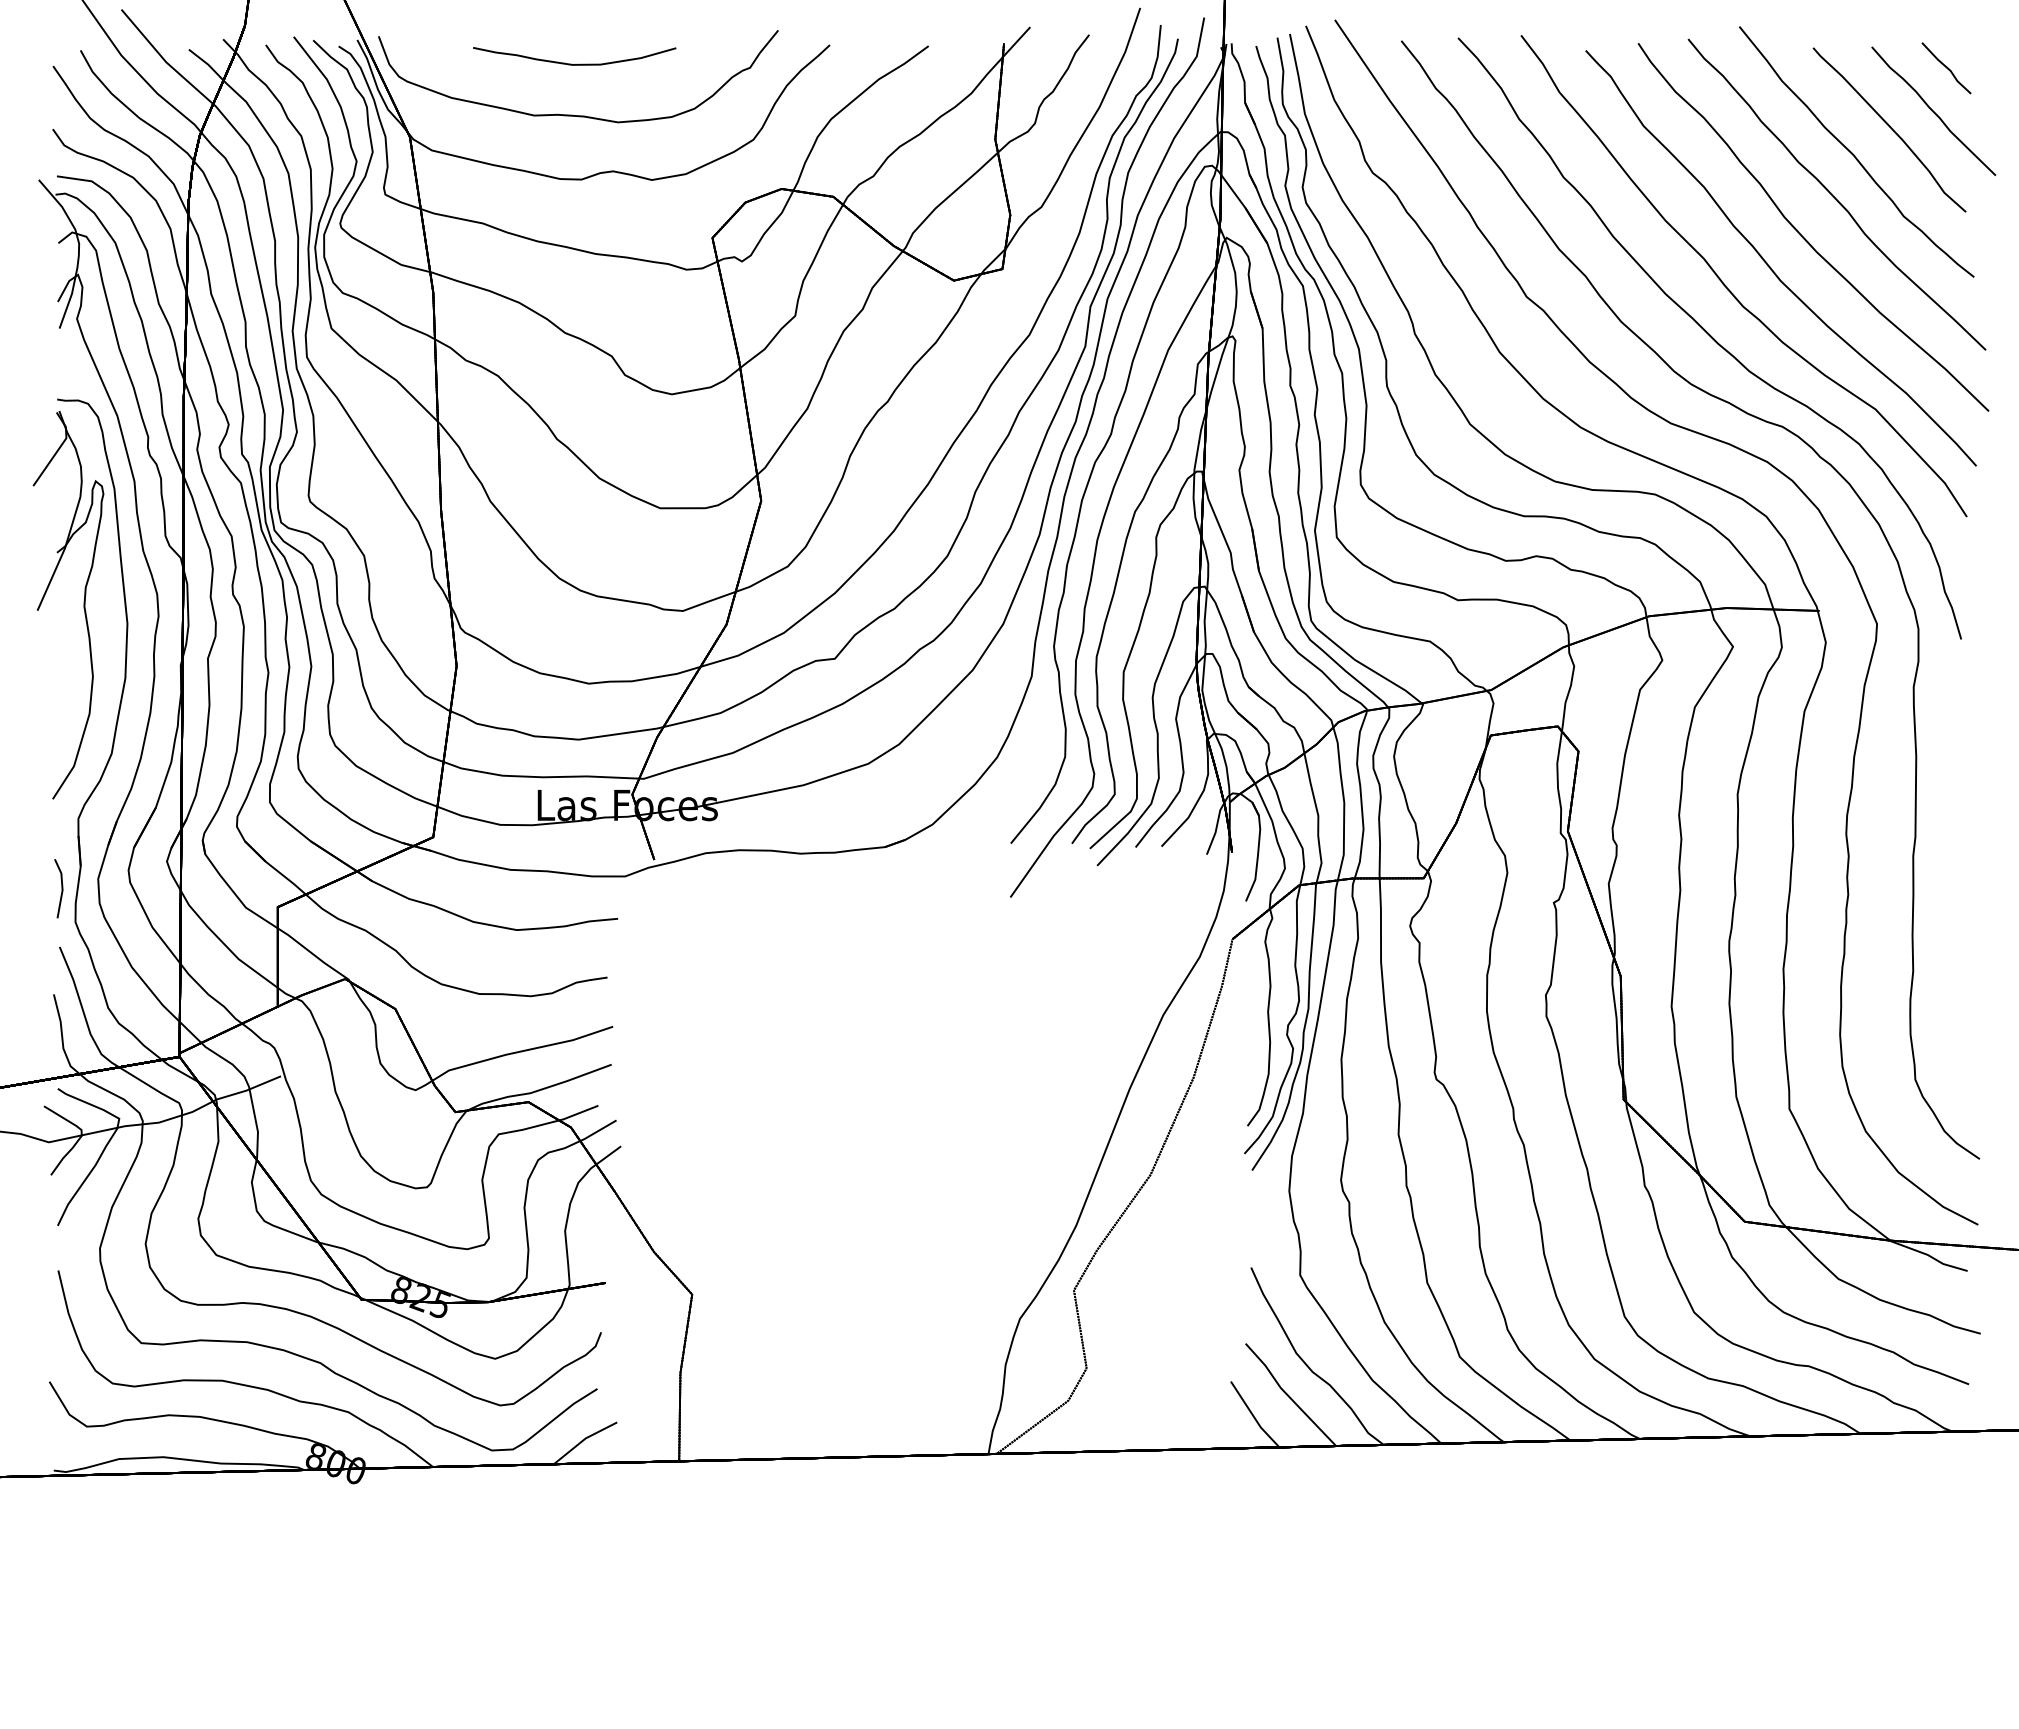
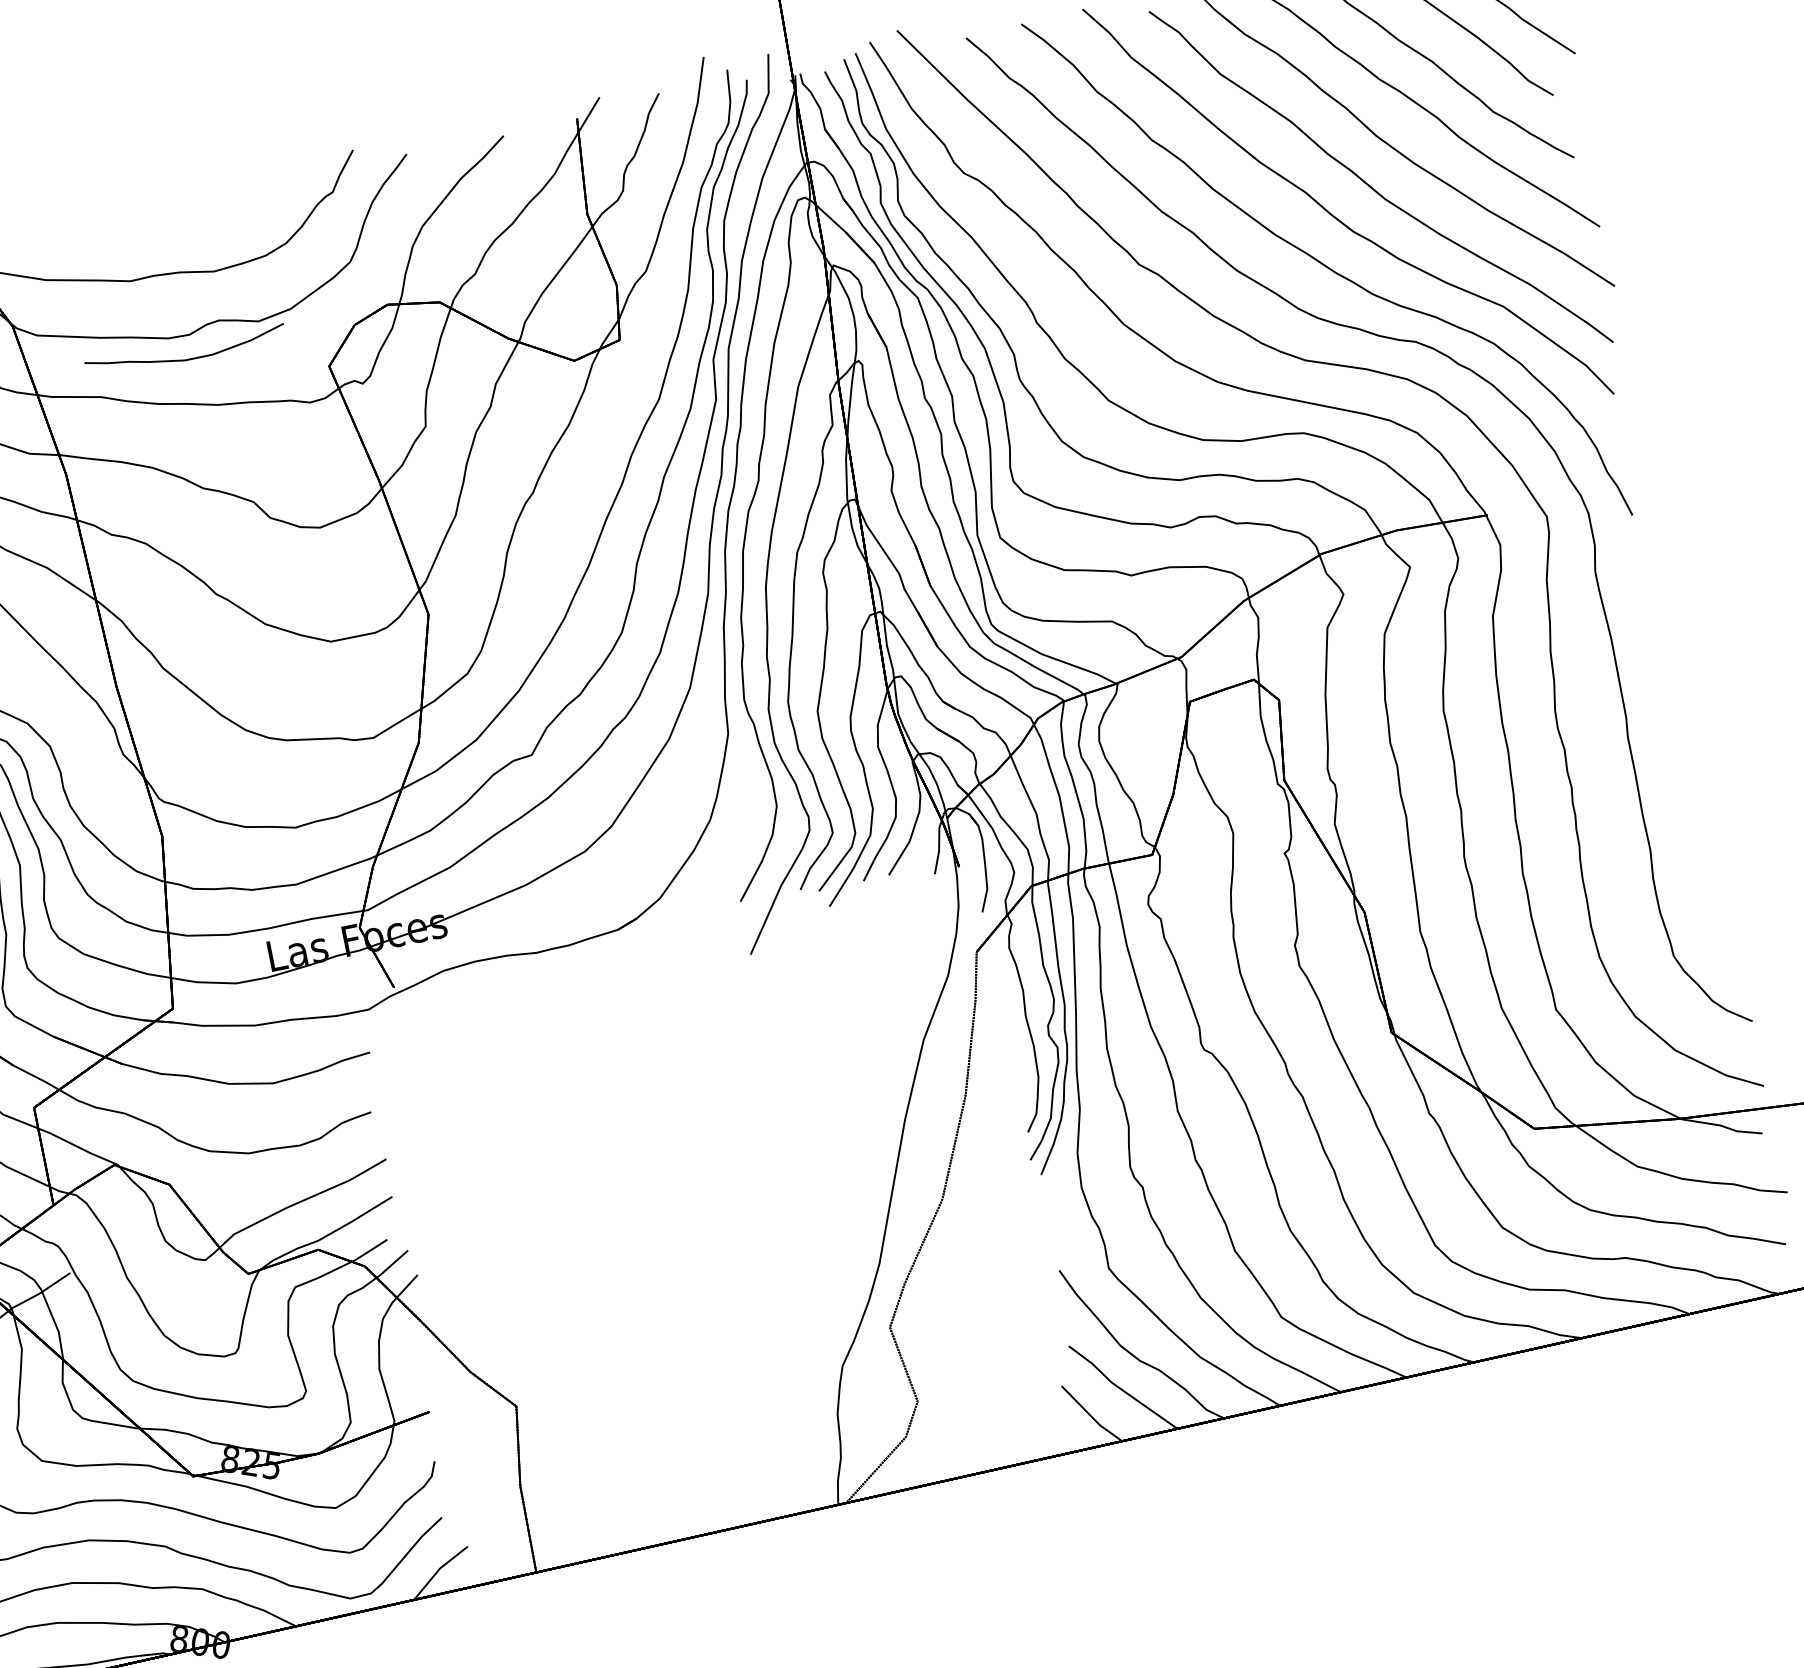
part: (571, 63) -> (184, 359), moved

